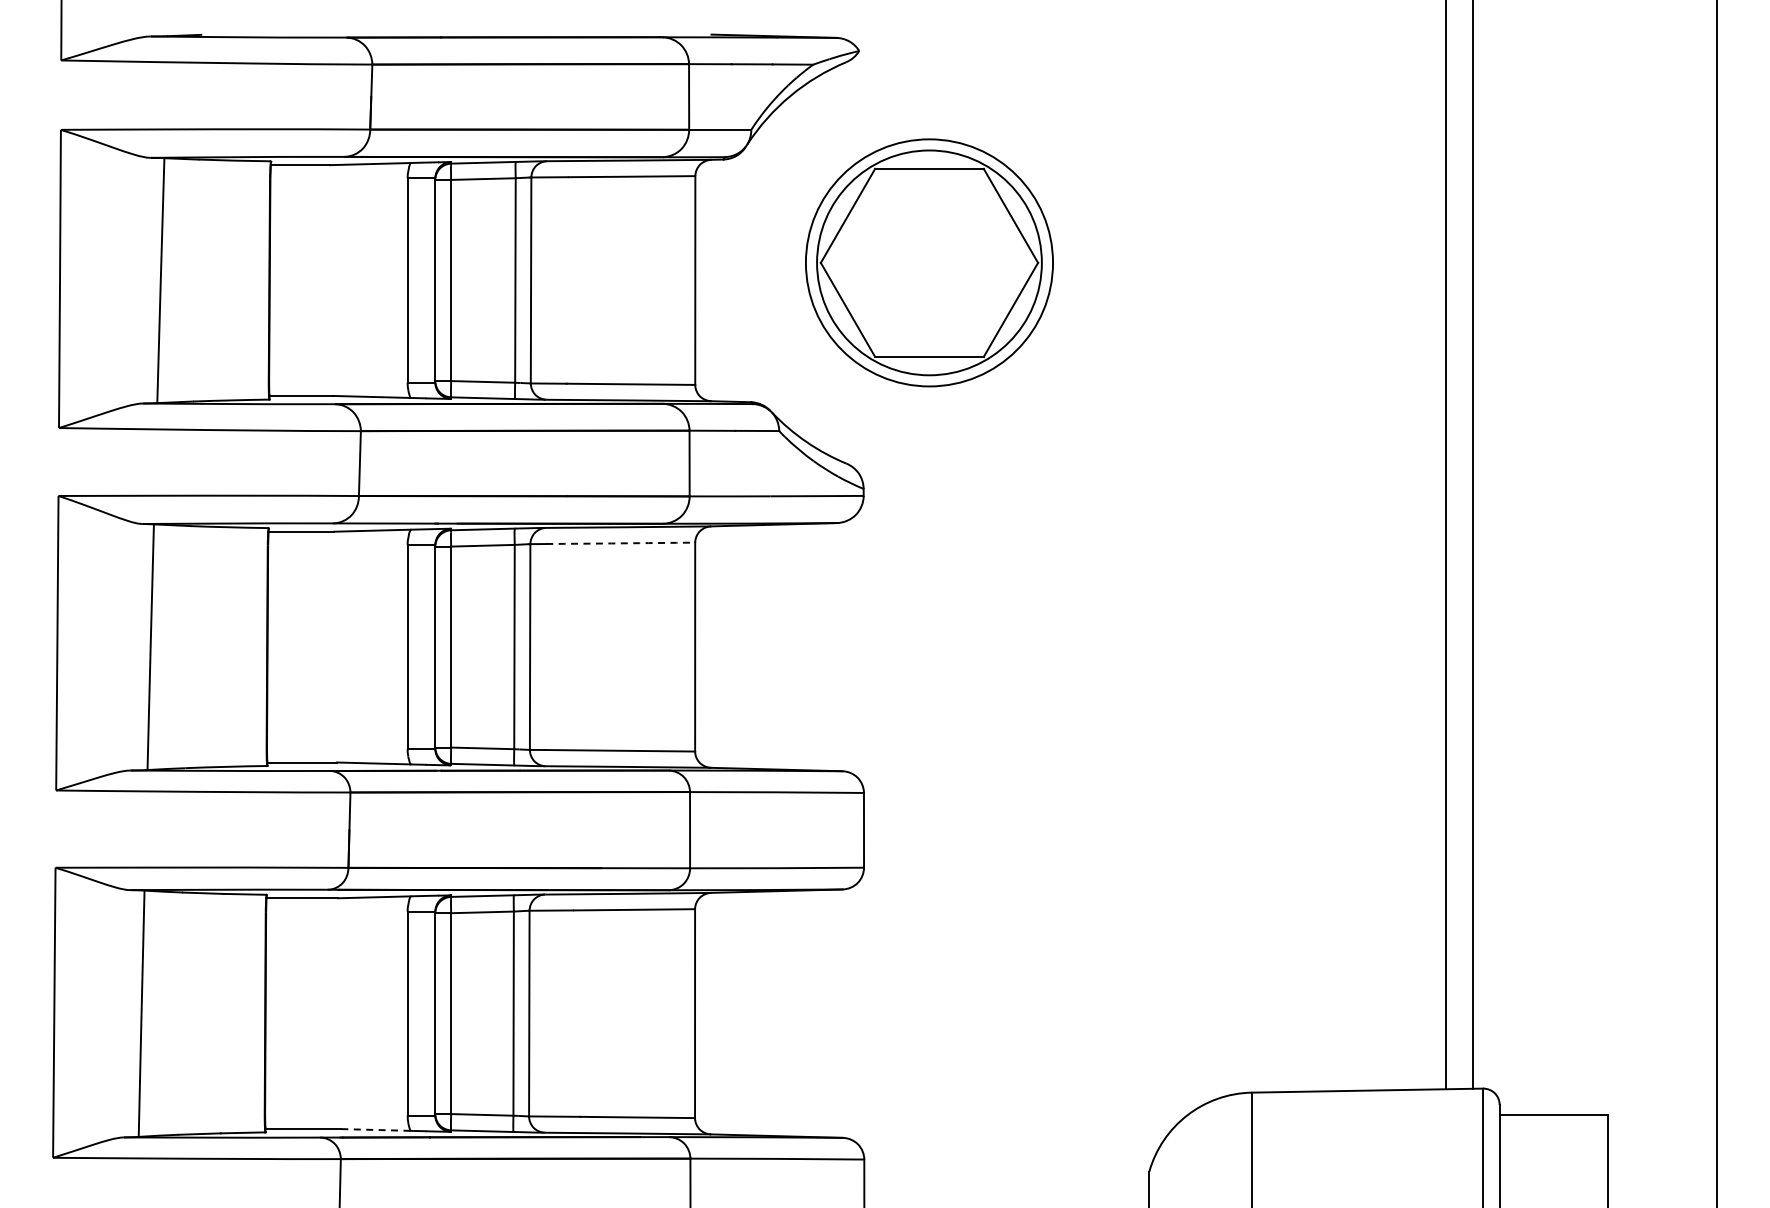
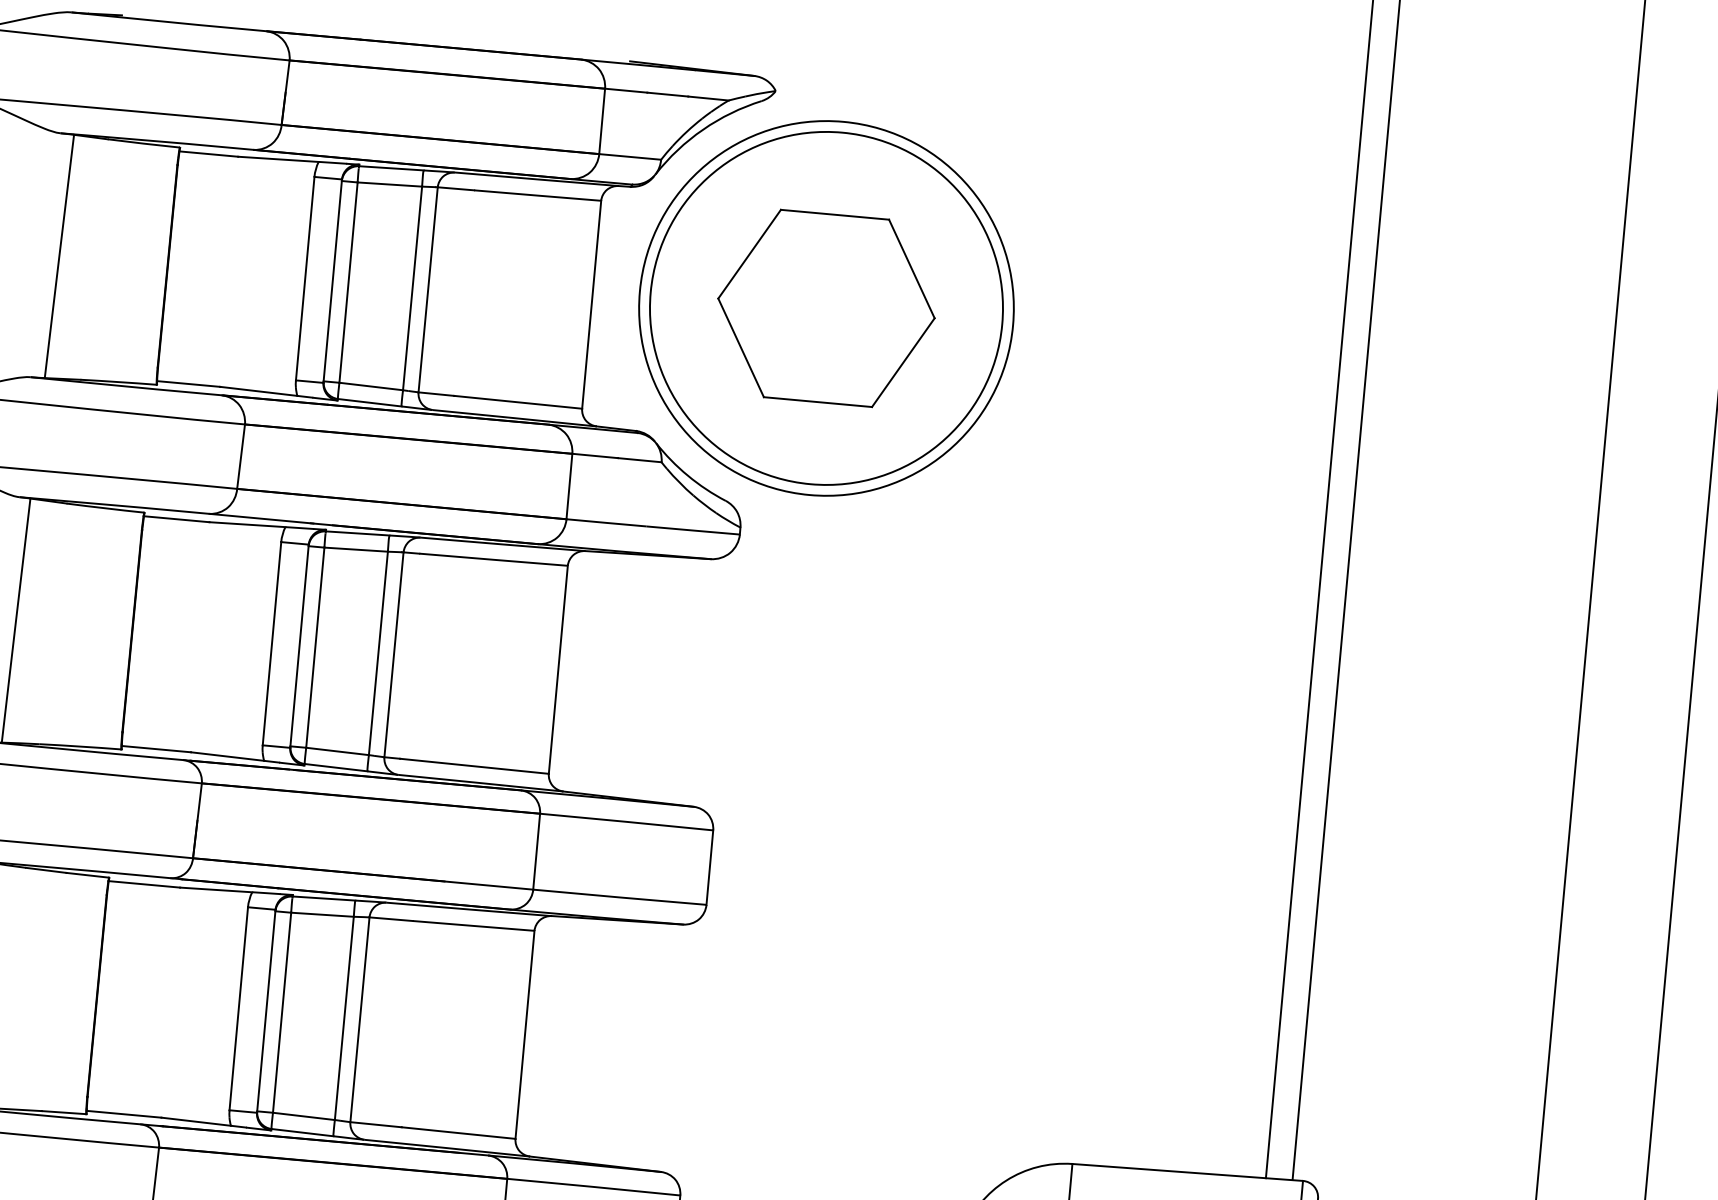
circle: (928, 262) -> (825, 307), size x1.43
circle: (929, 262) -> (826, 308), size x1.67
arc: (620, 543) -> (493, 559), dashed -> solid
line: (375, 1129) -> (196, 1121), dashed -> solid

